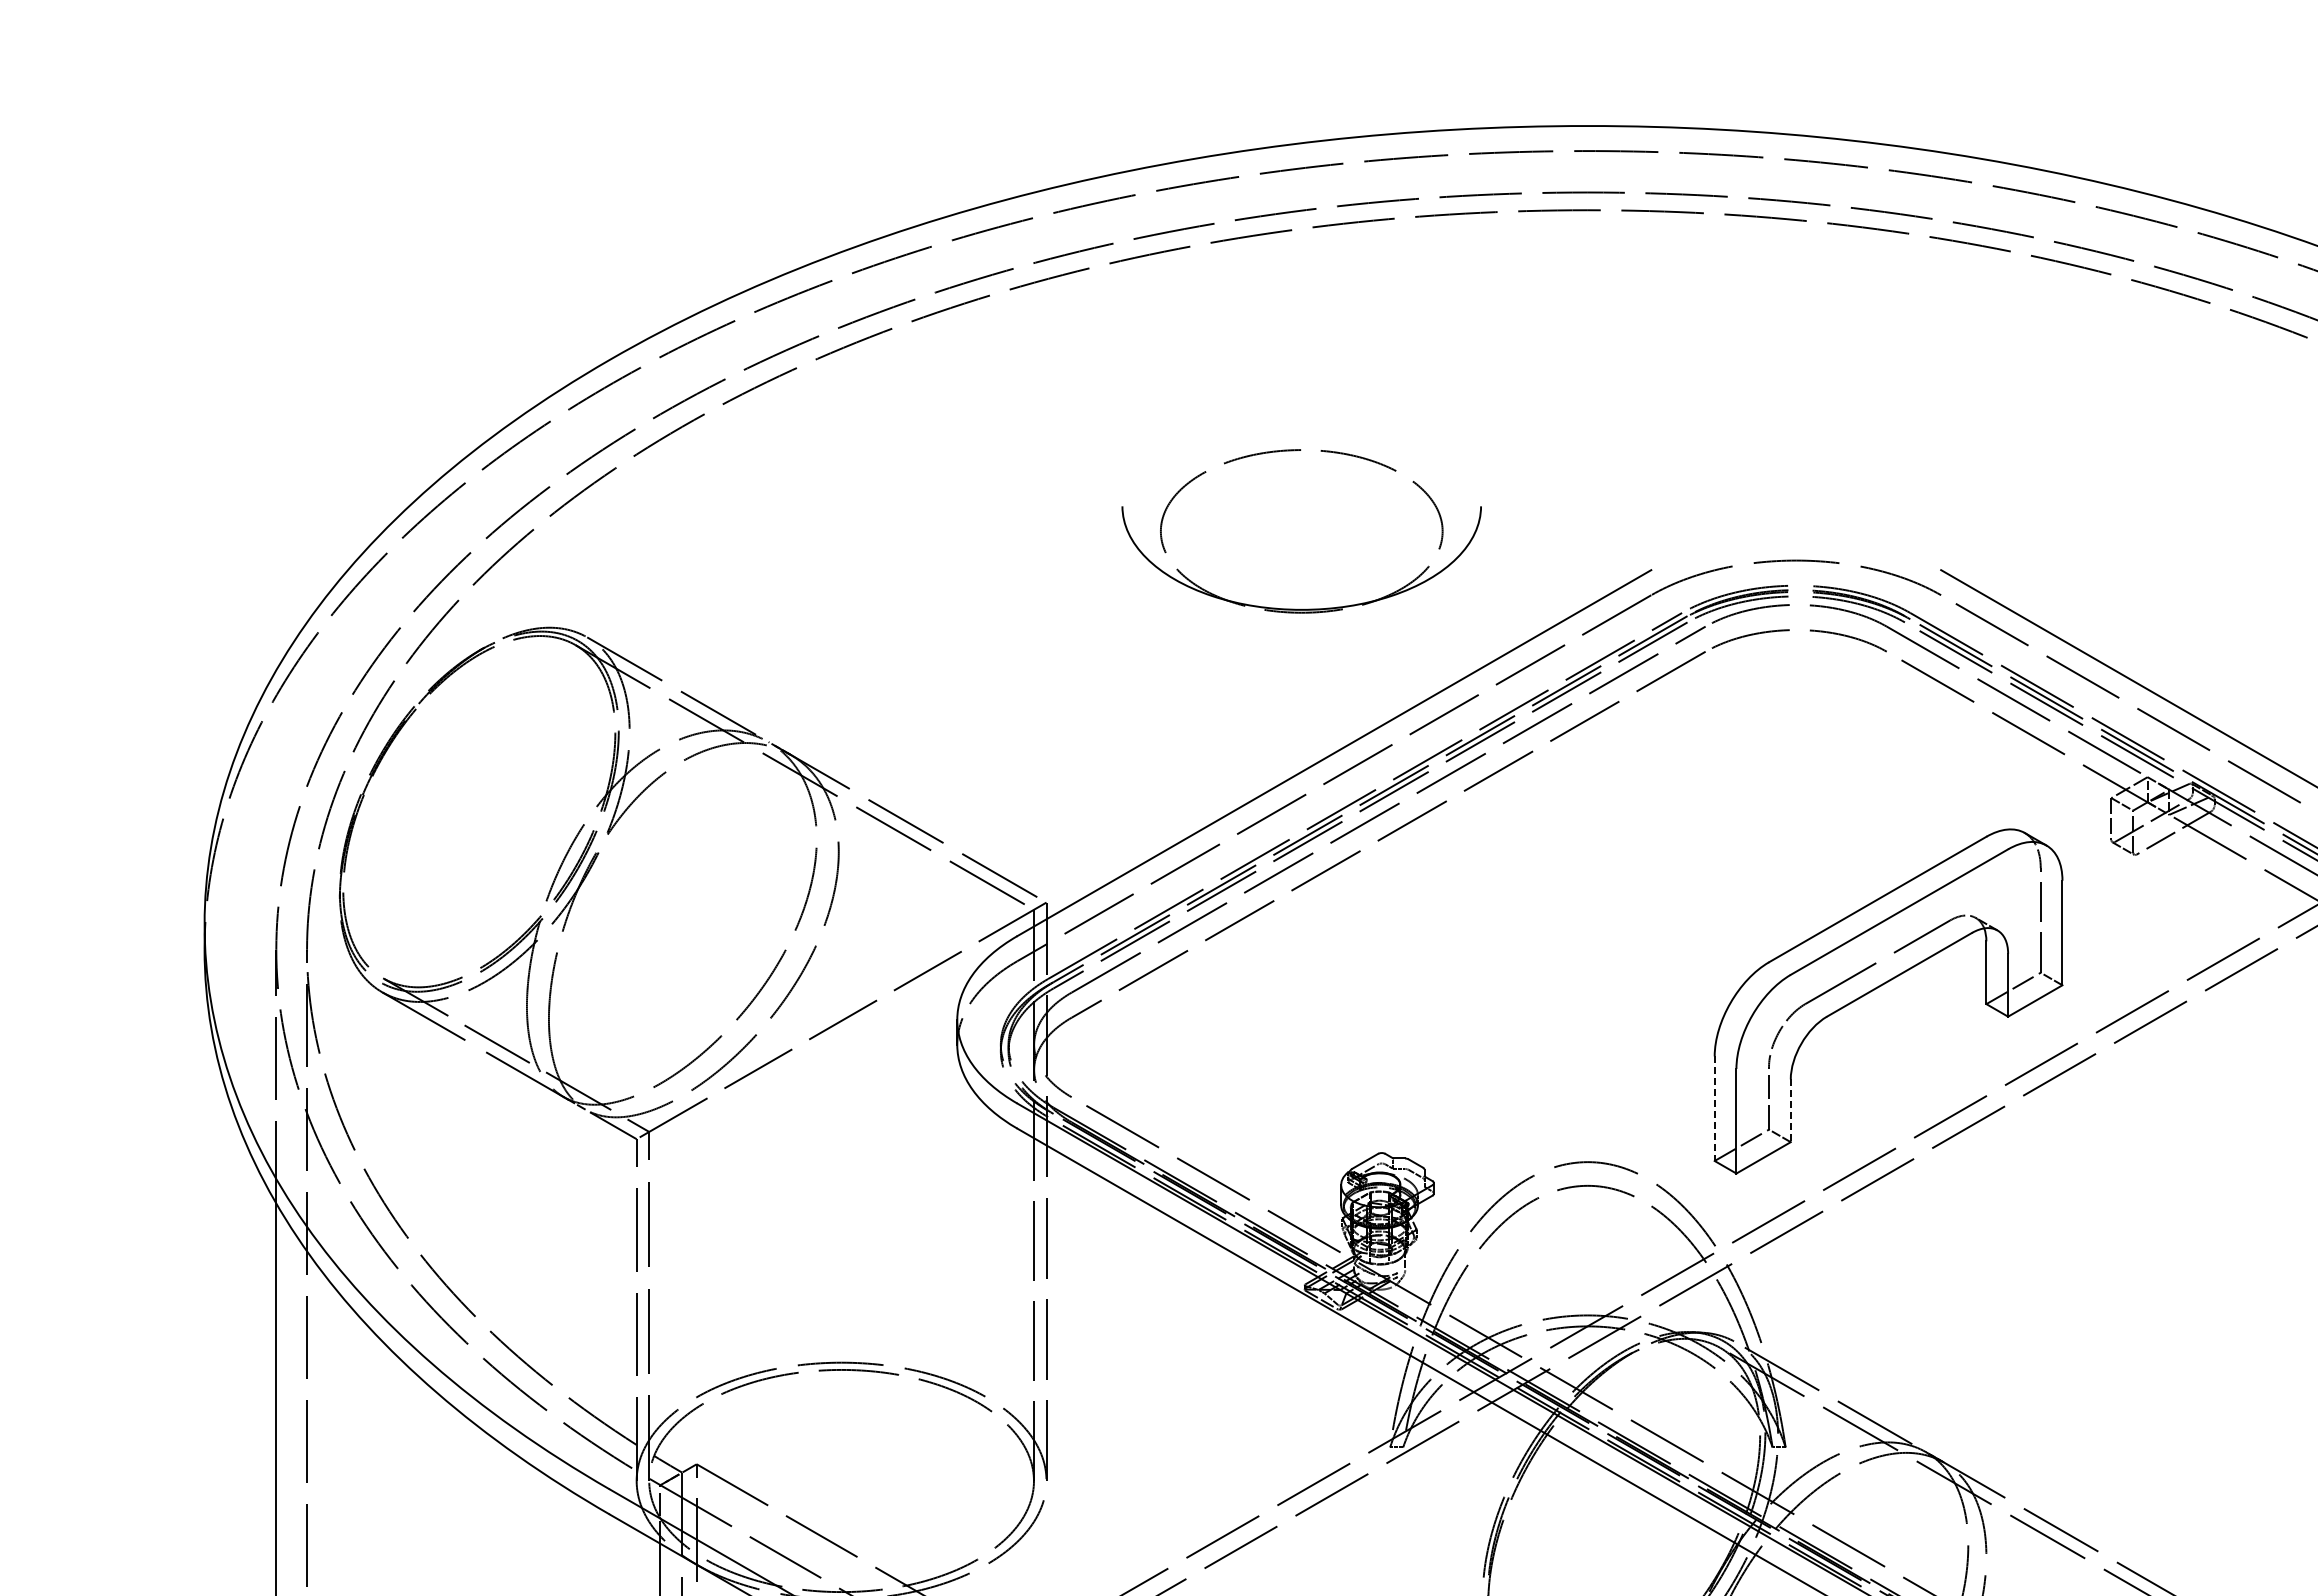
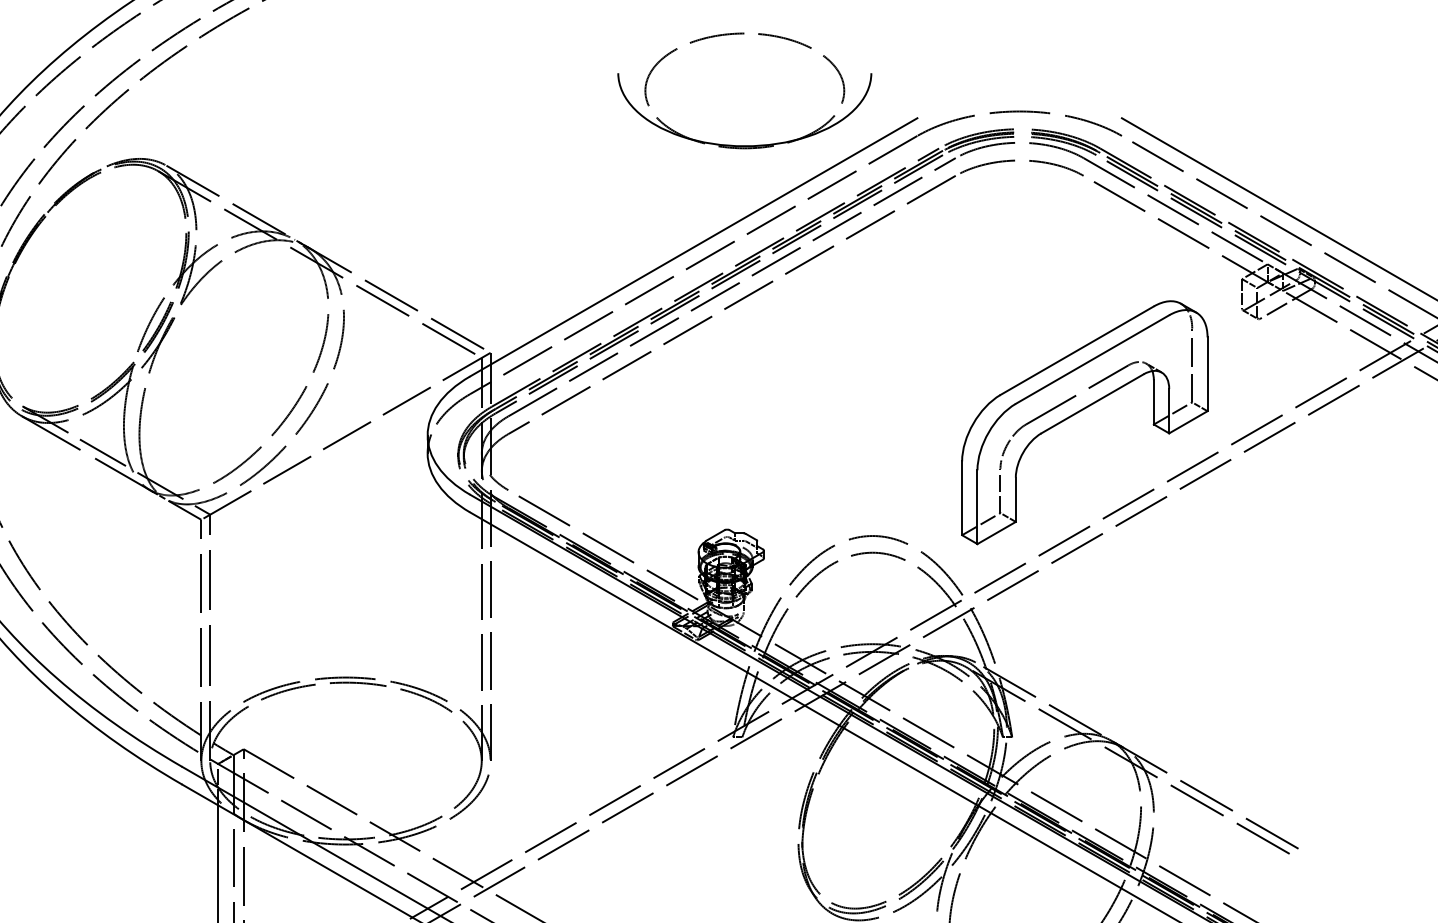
part: (1301, 608) -> (744, 145), moved
line: (1714, 1109) -> (962, 498), dashed -> solid
line: (1790, 1111) -> (1015, 500), dashed -> solid

